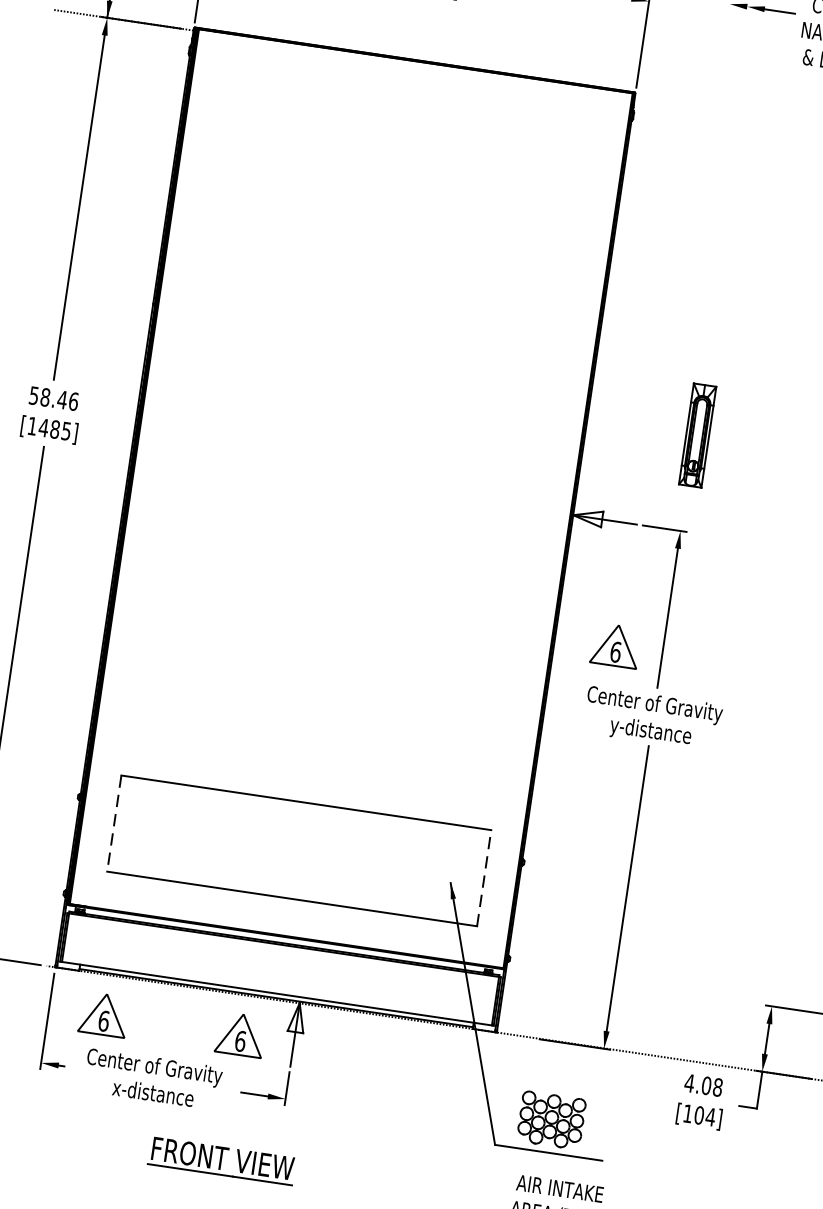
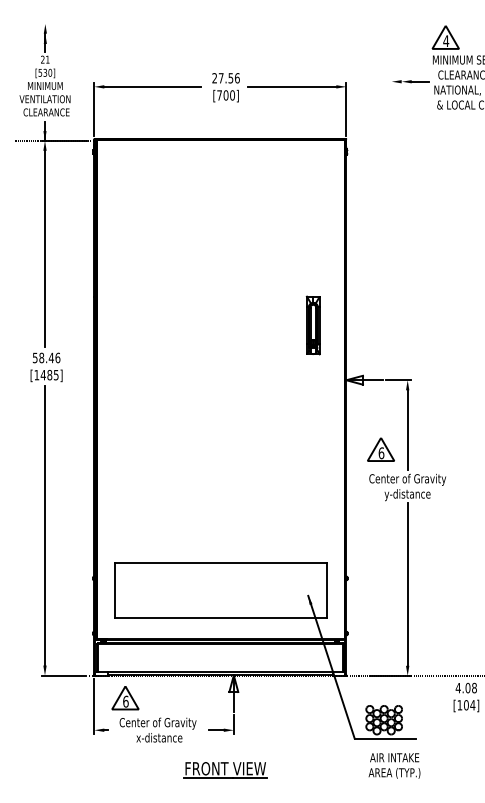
part: (696, 435) -> (312, 325), moved
line: (114, 823) -> (115, 590), dashed -> solid
line: (484, 876) -> (326, 589), dashed -> solid
part: (240, 1035) -> (203, 698), removed
part: (222, 1161) -> (225, 770), moved

